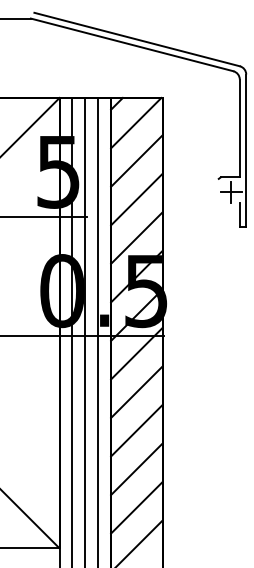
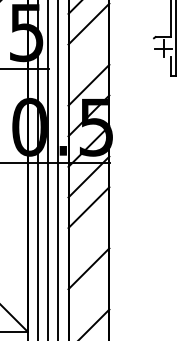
line: (136, 199) -> (88, 54), removed
line: (136, 430) -> (88, 238), removed
line: (136, 507) -> (88, 299), removed

